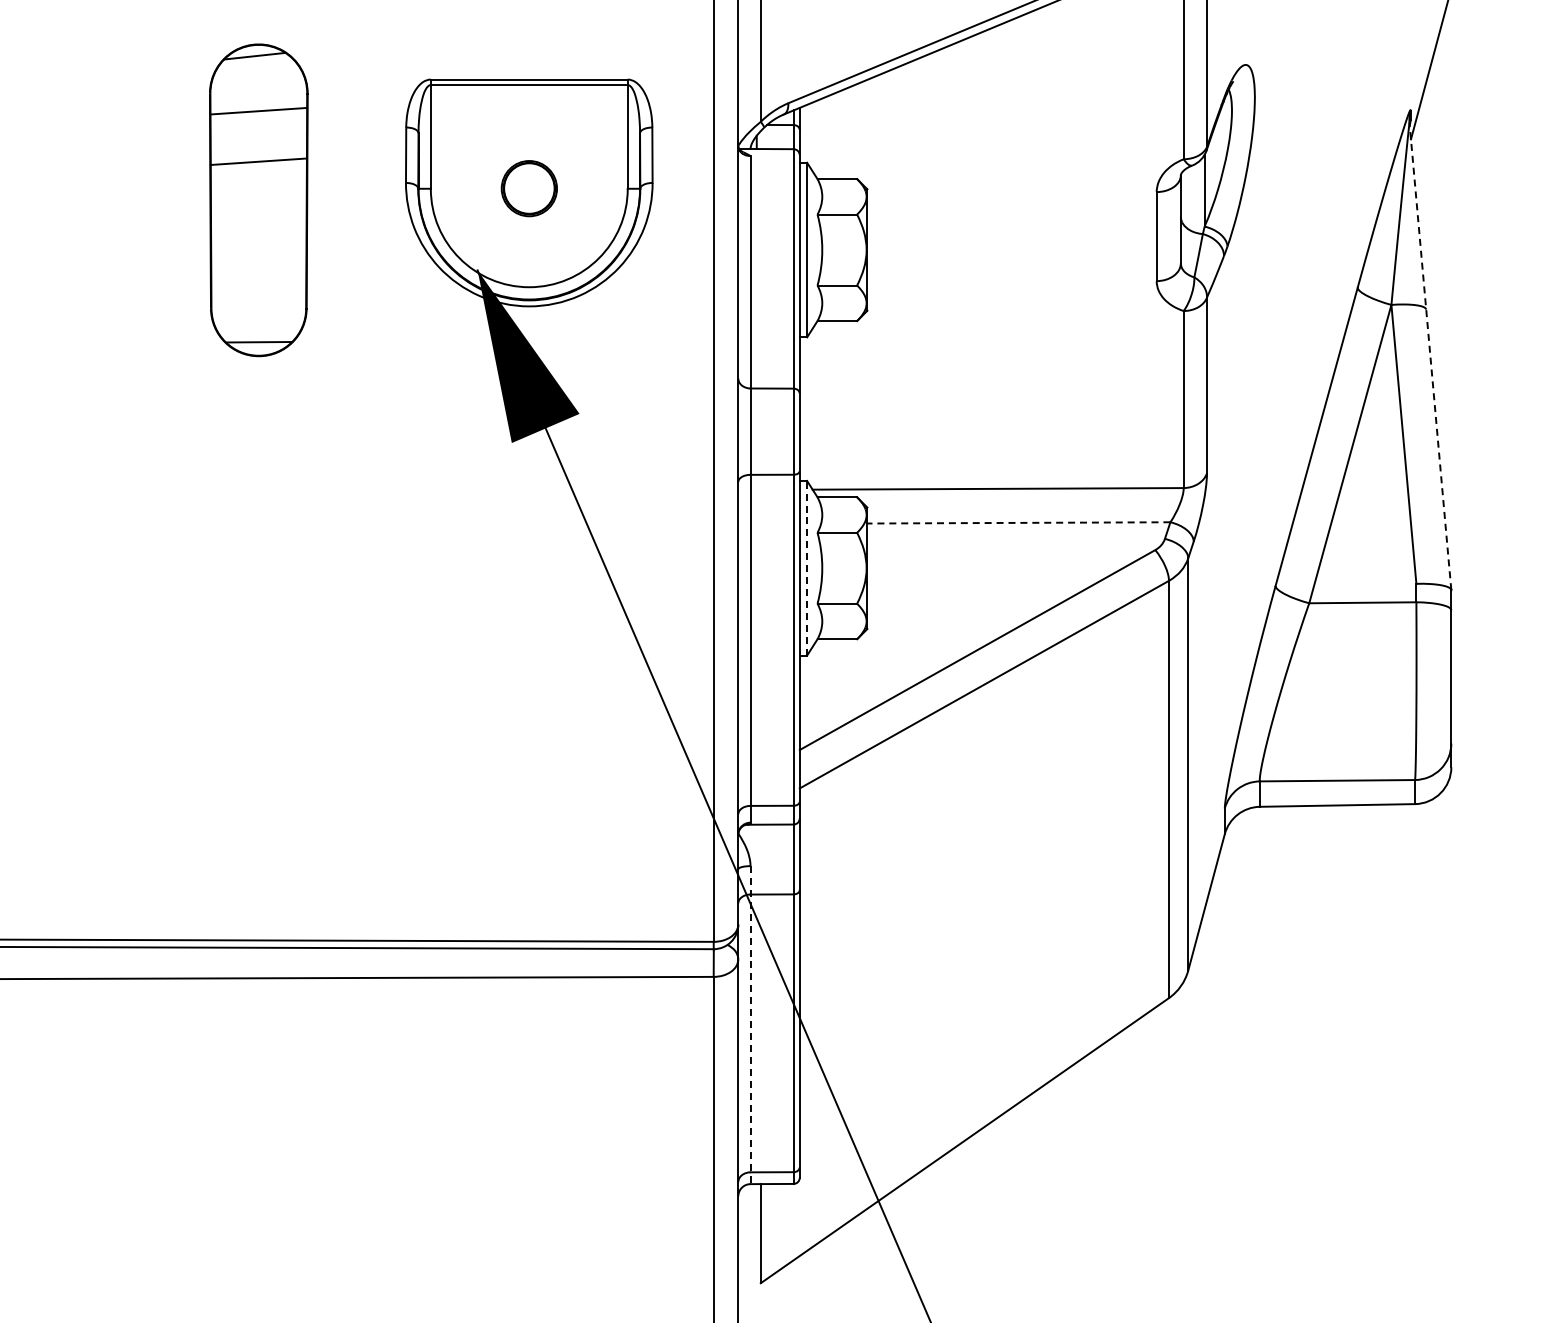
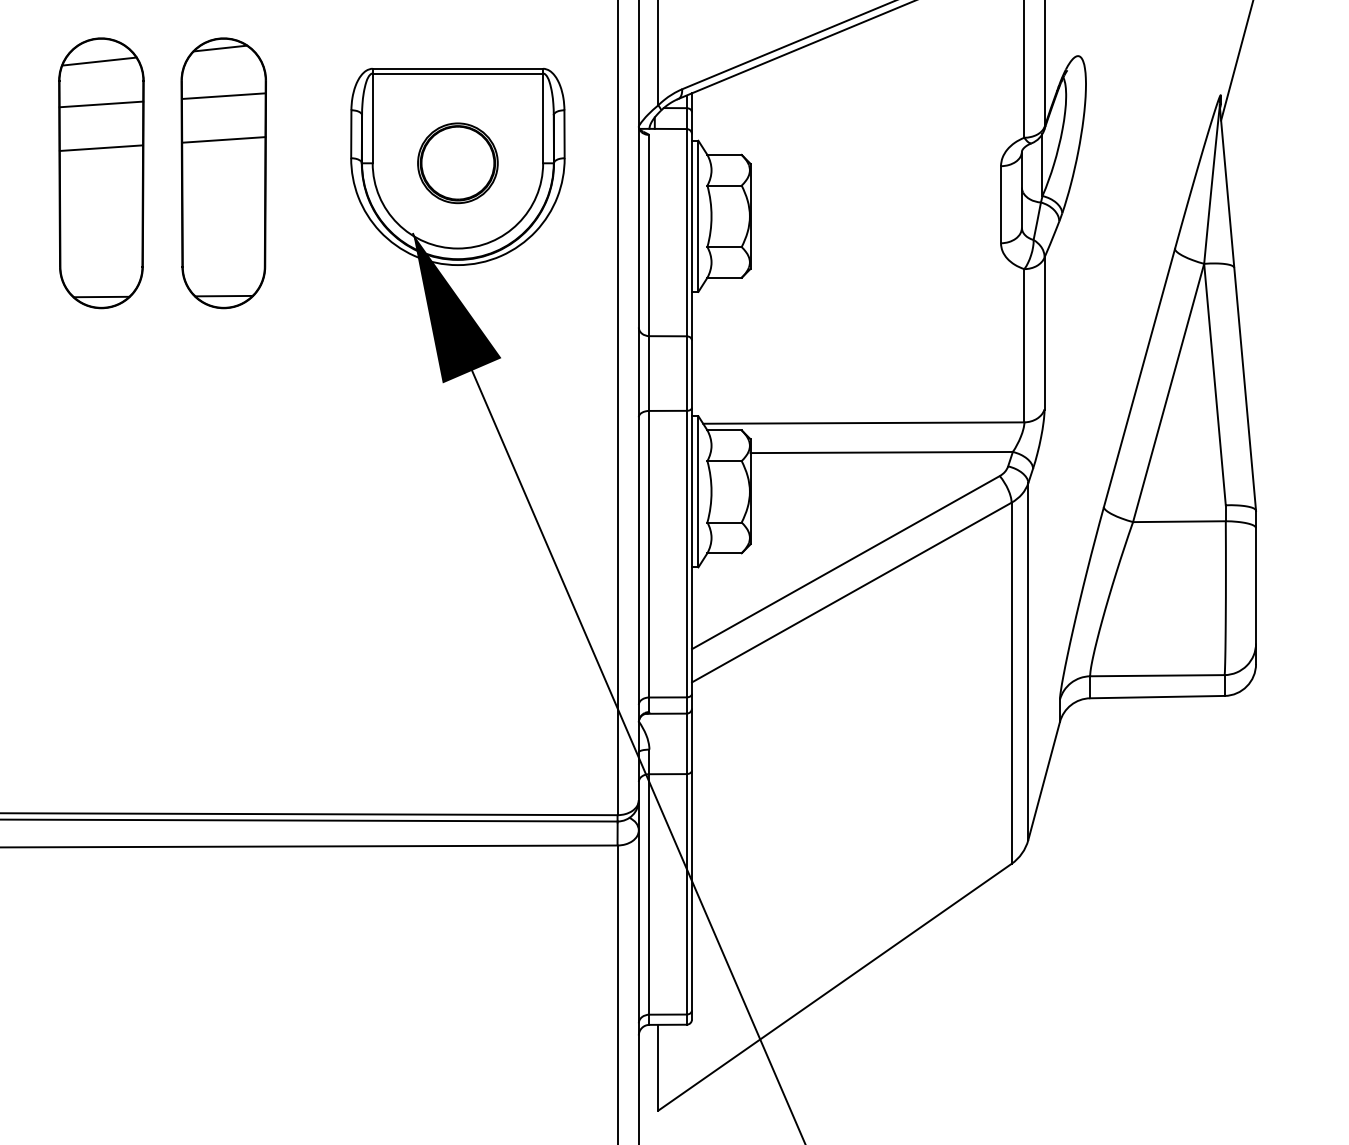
part: (529, 188) -> (458, 163), size x1.67
part: (117, 200) -> (101, 173), added
line: (1430, 356) -> (1238, 308), dashed -> solid
line: (1018, 522) -> (881, 452), dashed -> solid
line: (807, 567) -> (698, 491), dashed -> solid
line: (750, 1025) -> (649, 887), dashed -> solid

